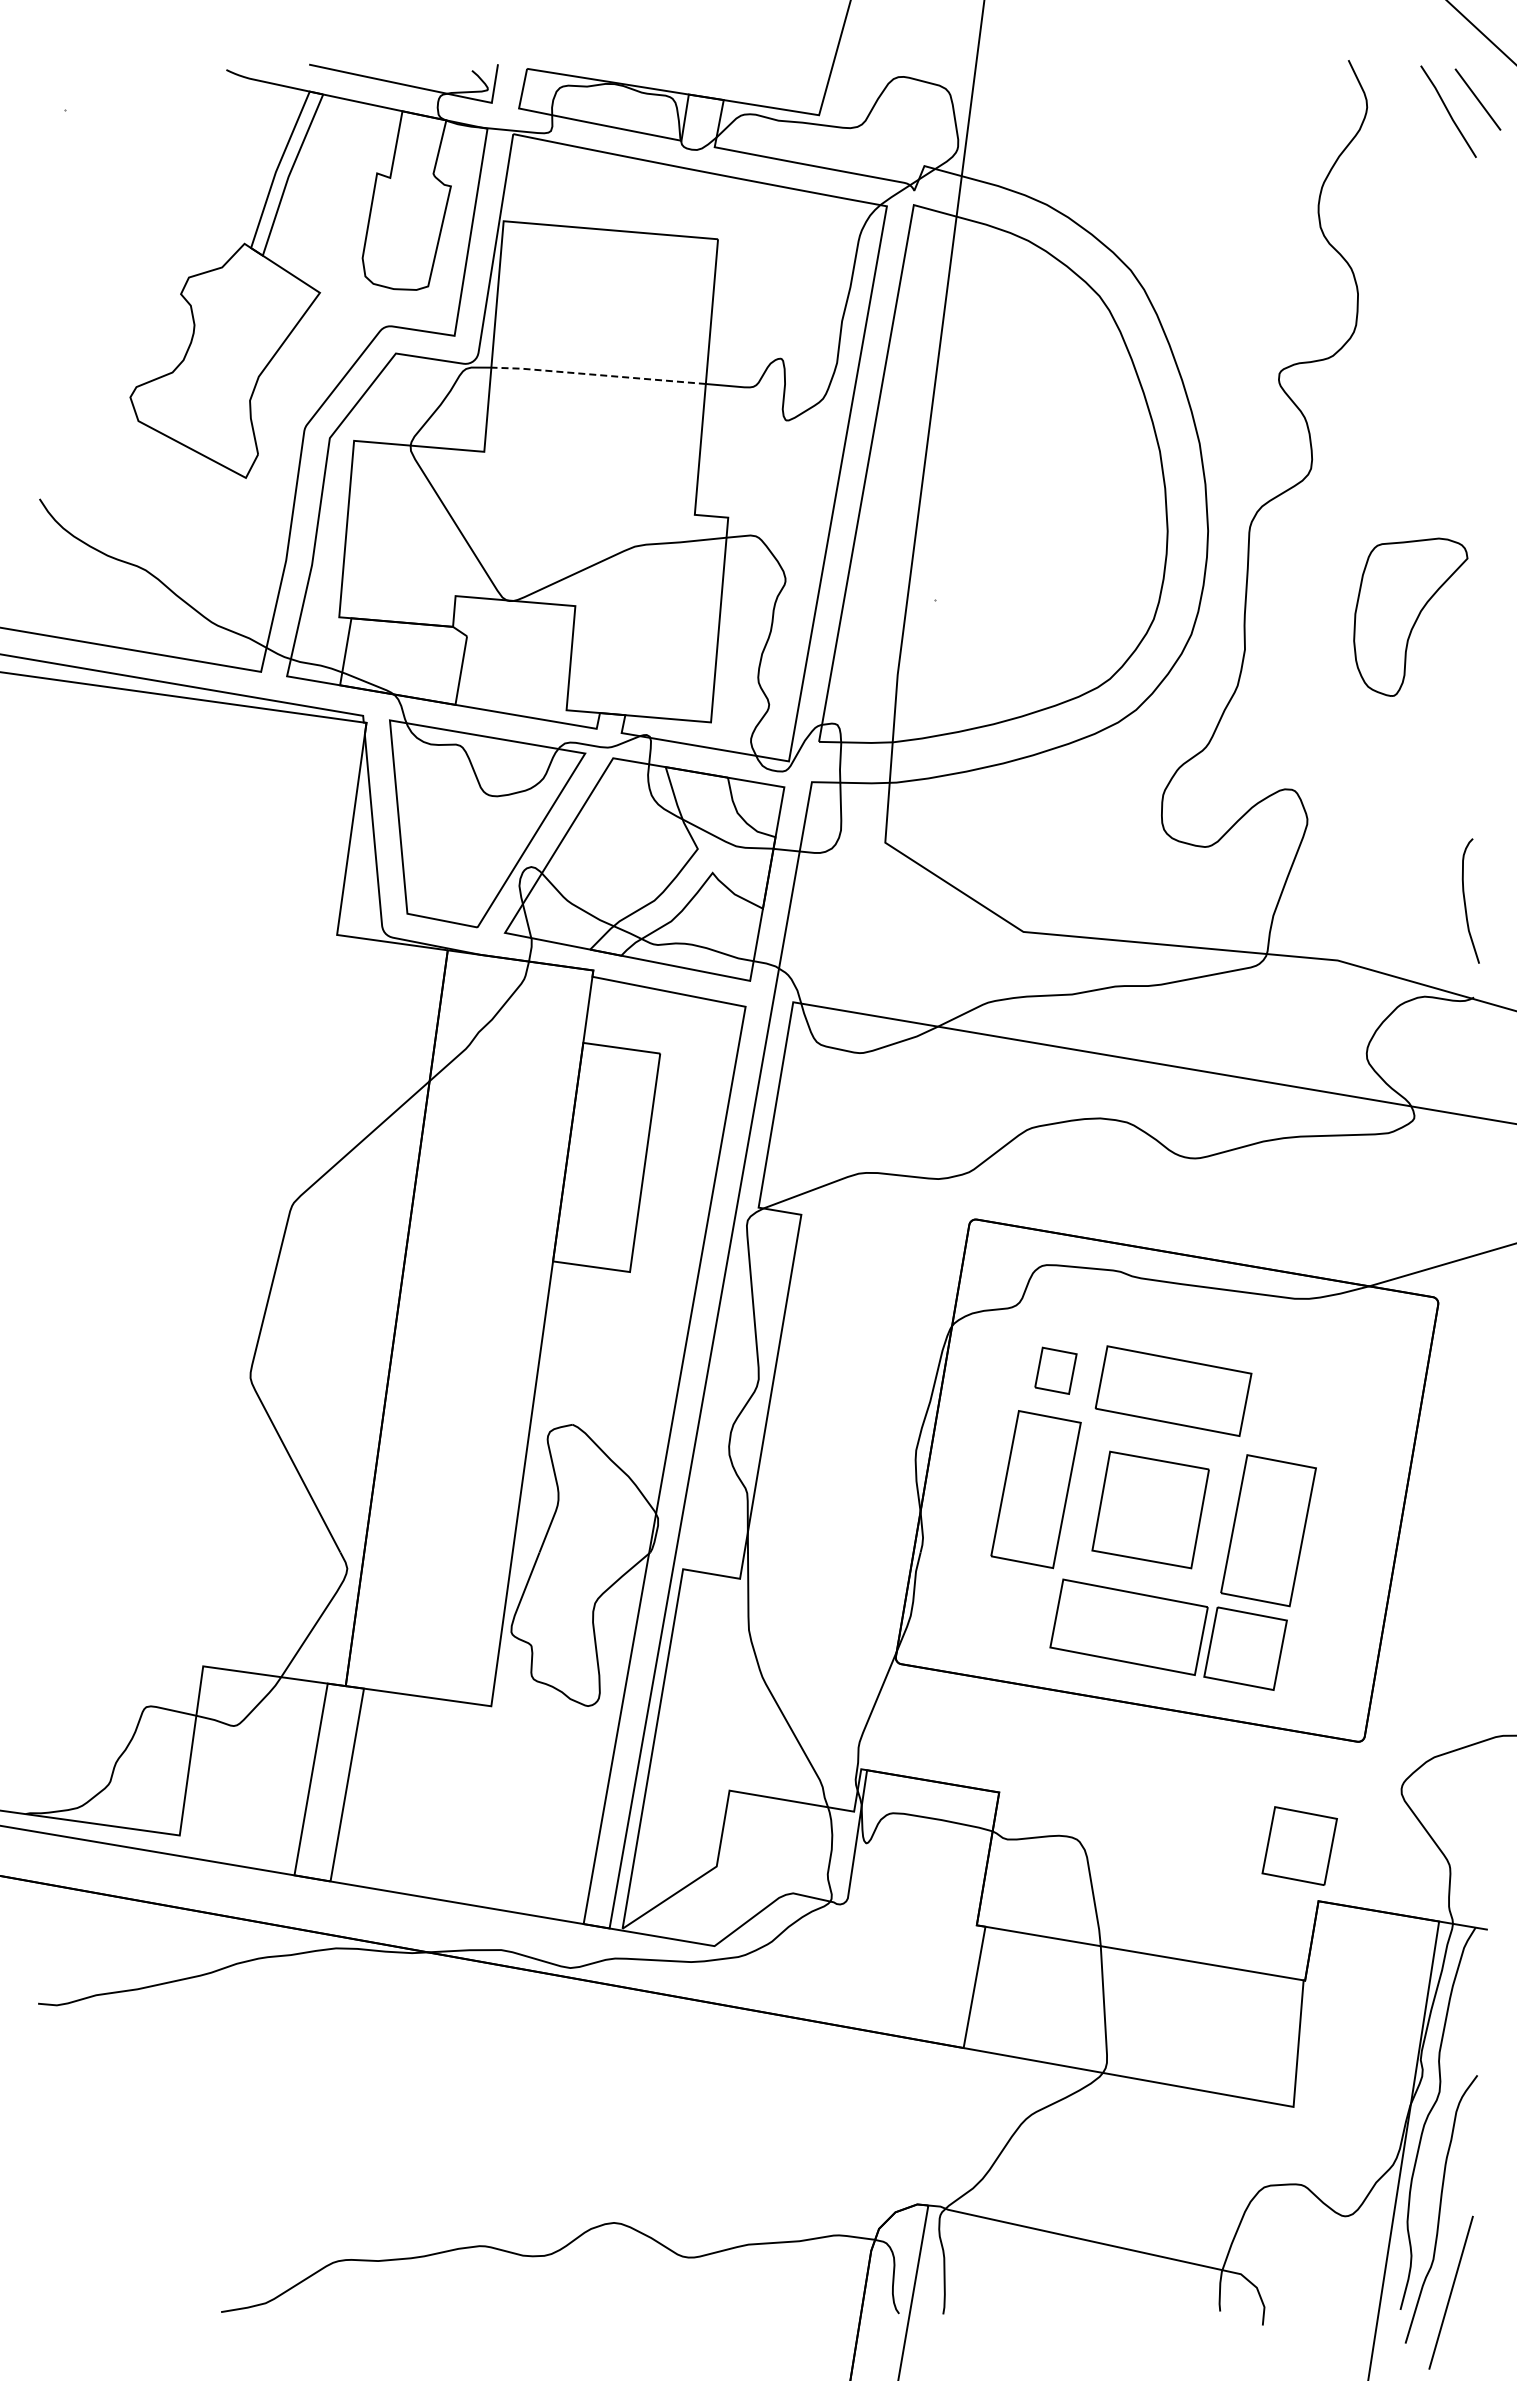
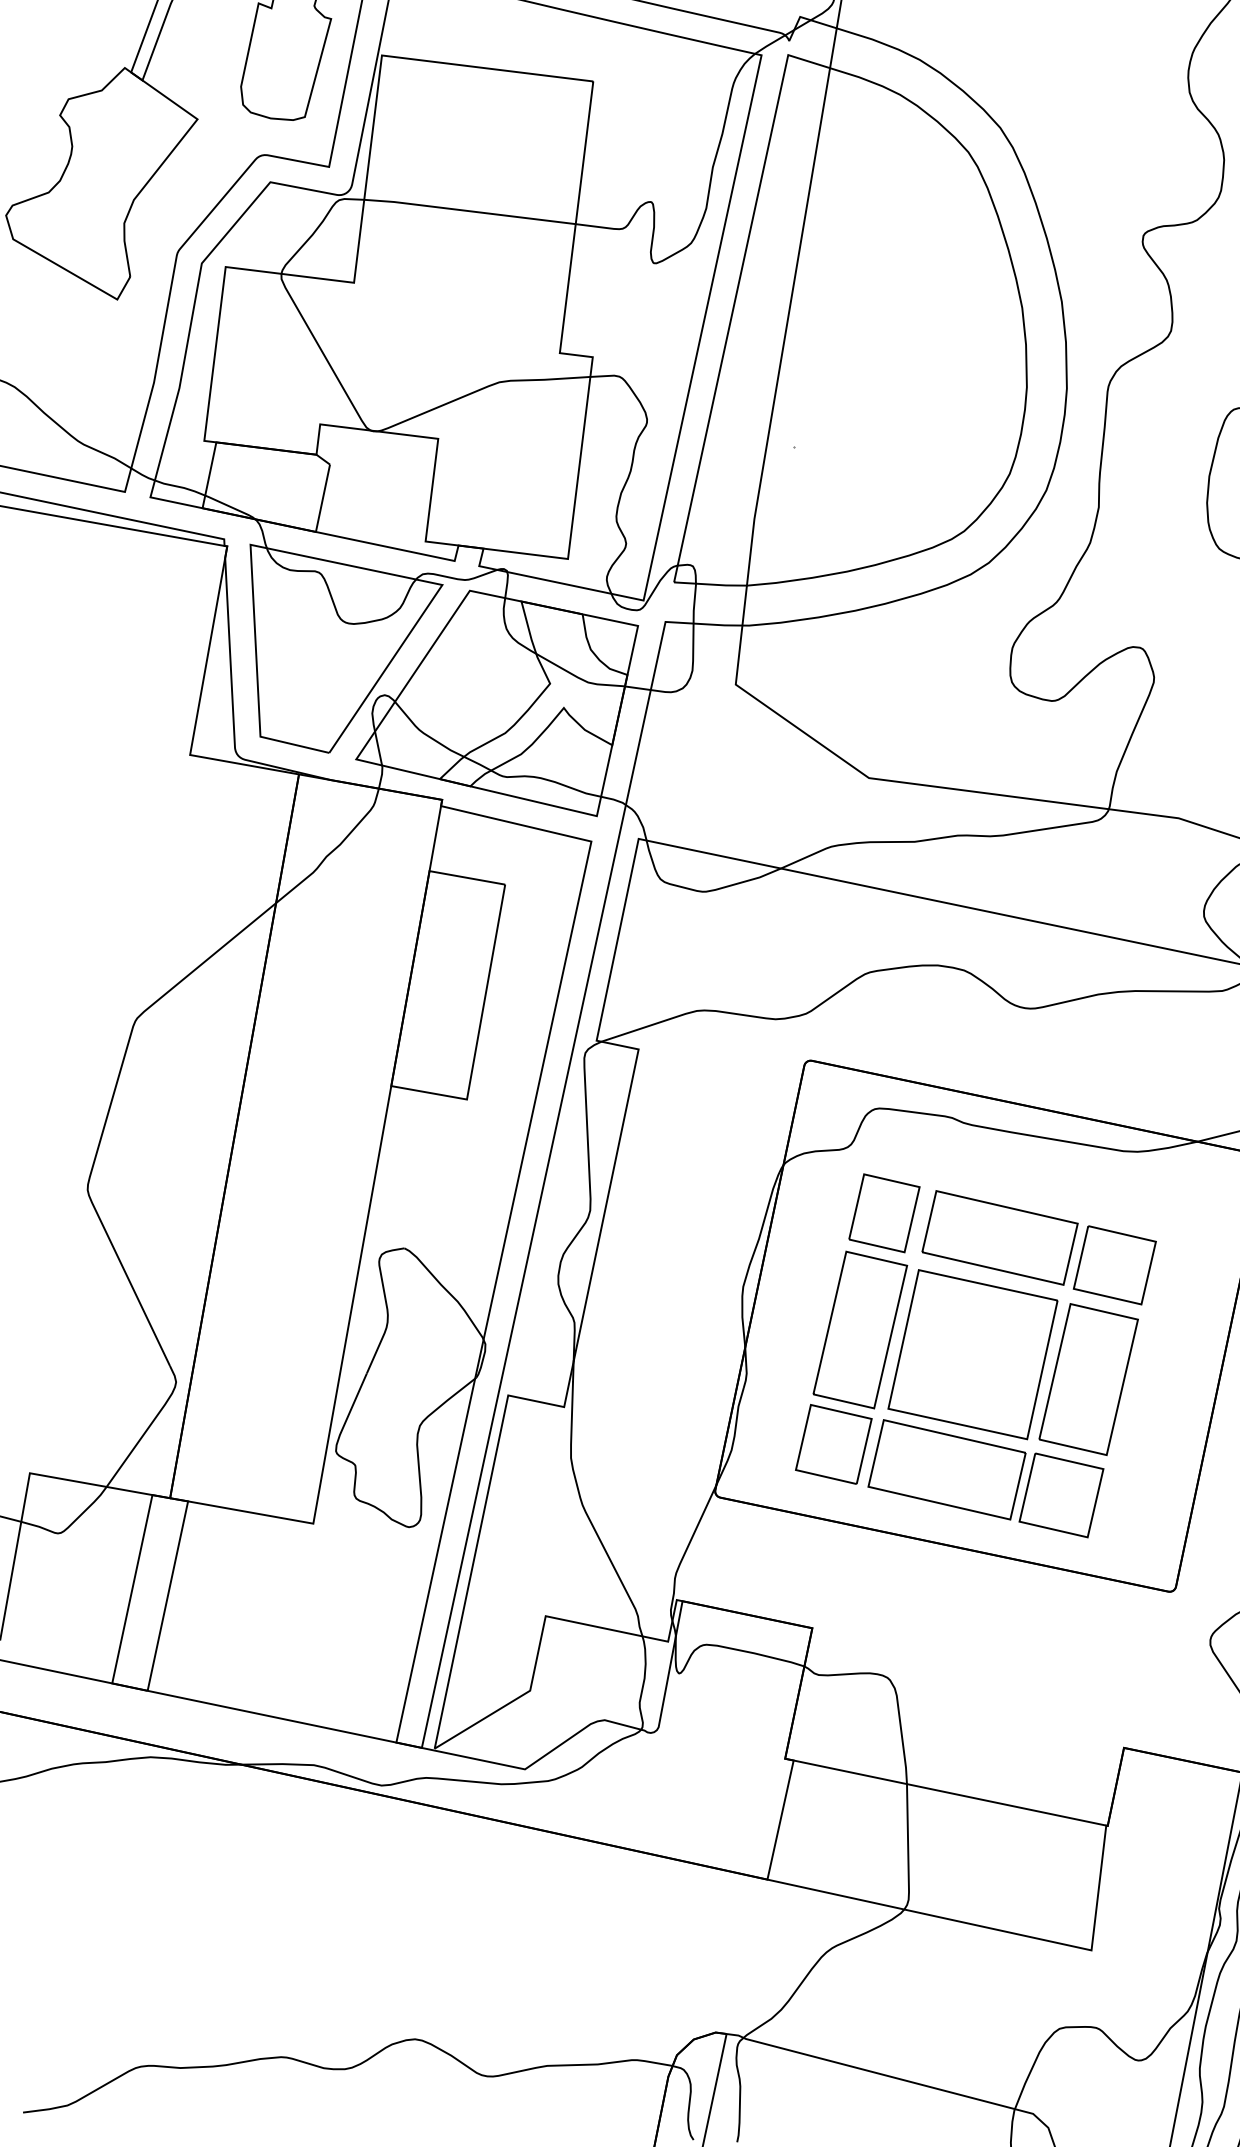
line: (597, 374) -> (468, 210), dashed -> solid
part: (1055, 1370) -> (884, 1213), size x1.67
part: (1290, 1414) -> (1114, 1265), added
part: (1150, 1509) -> (972, 1354), size x1.43
part: (1299, 1845) -> (833, 1443), moved

